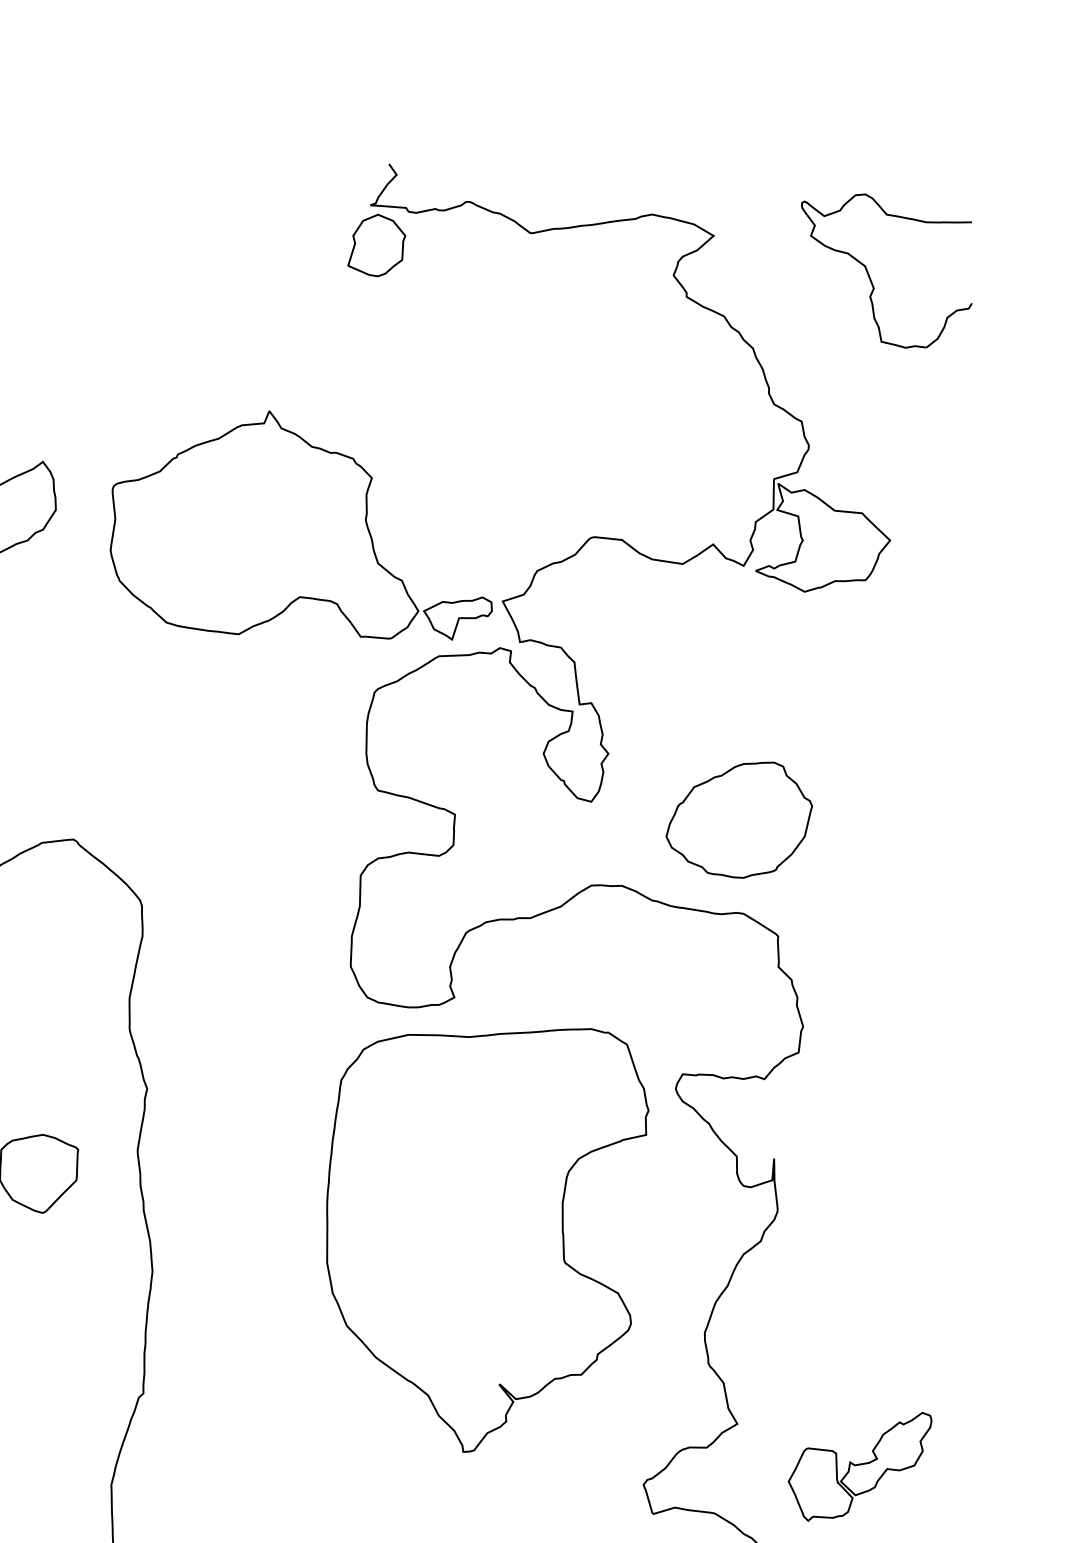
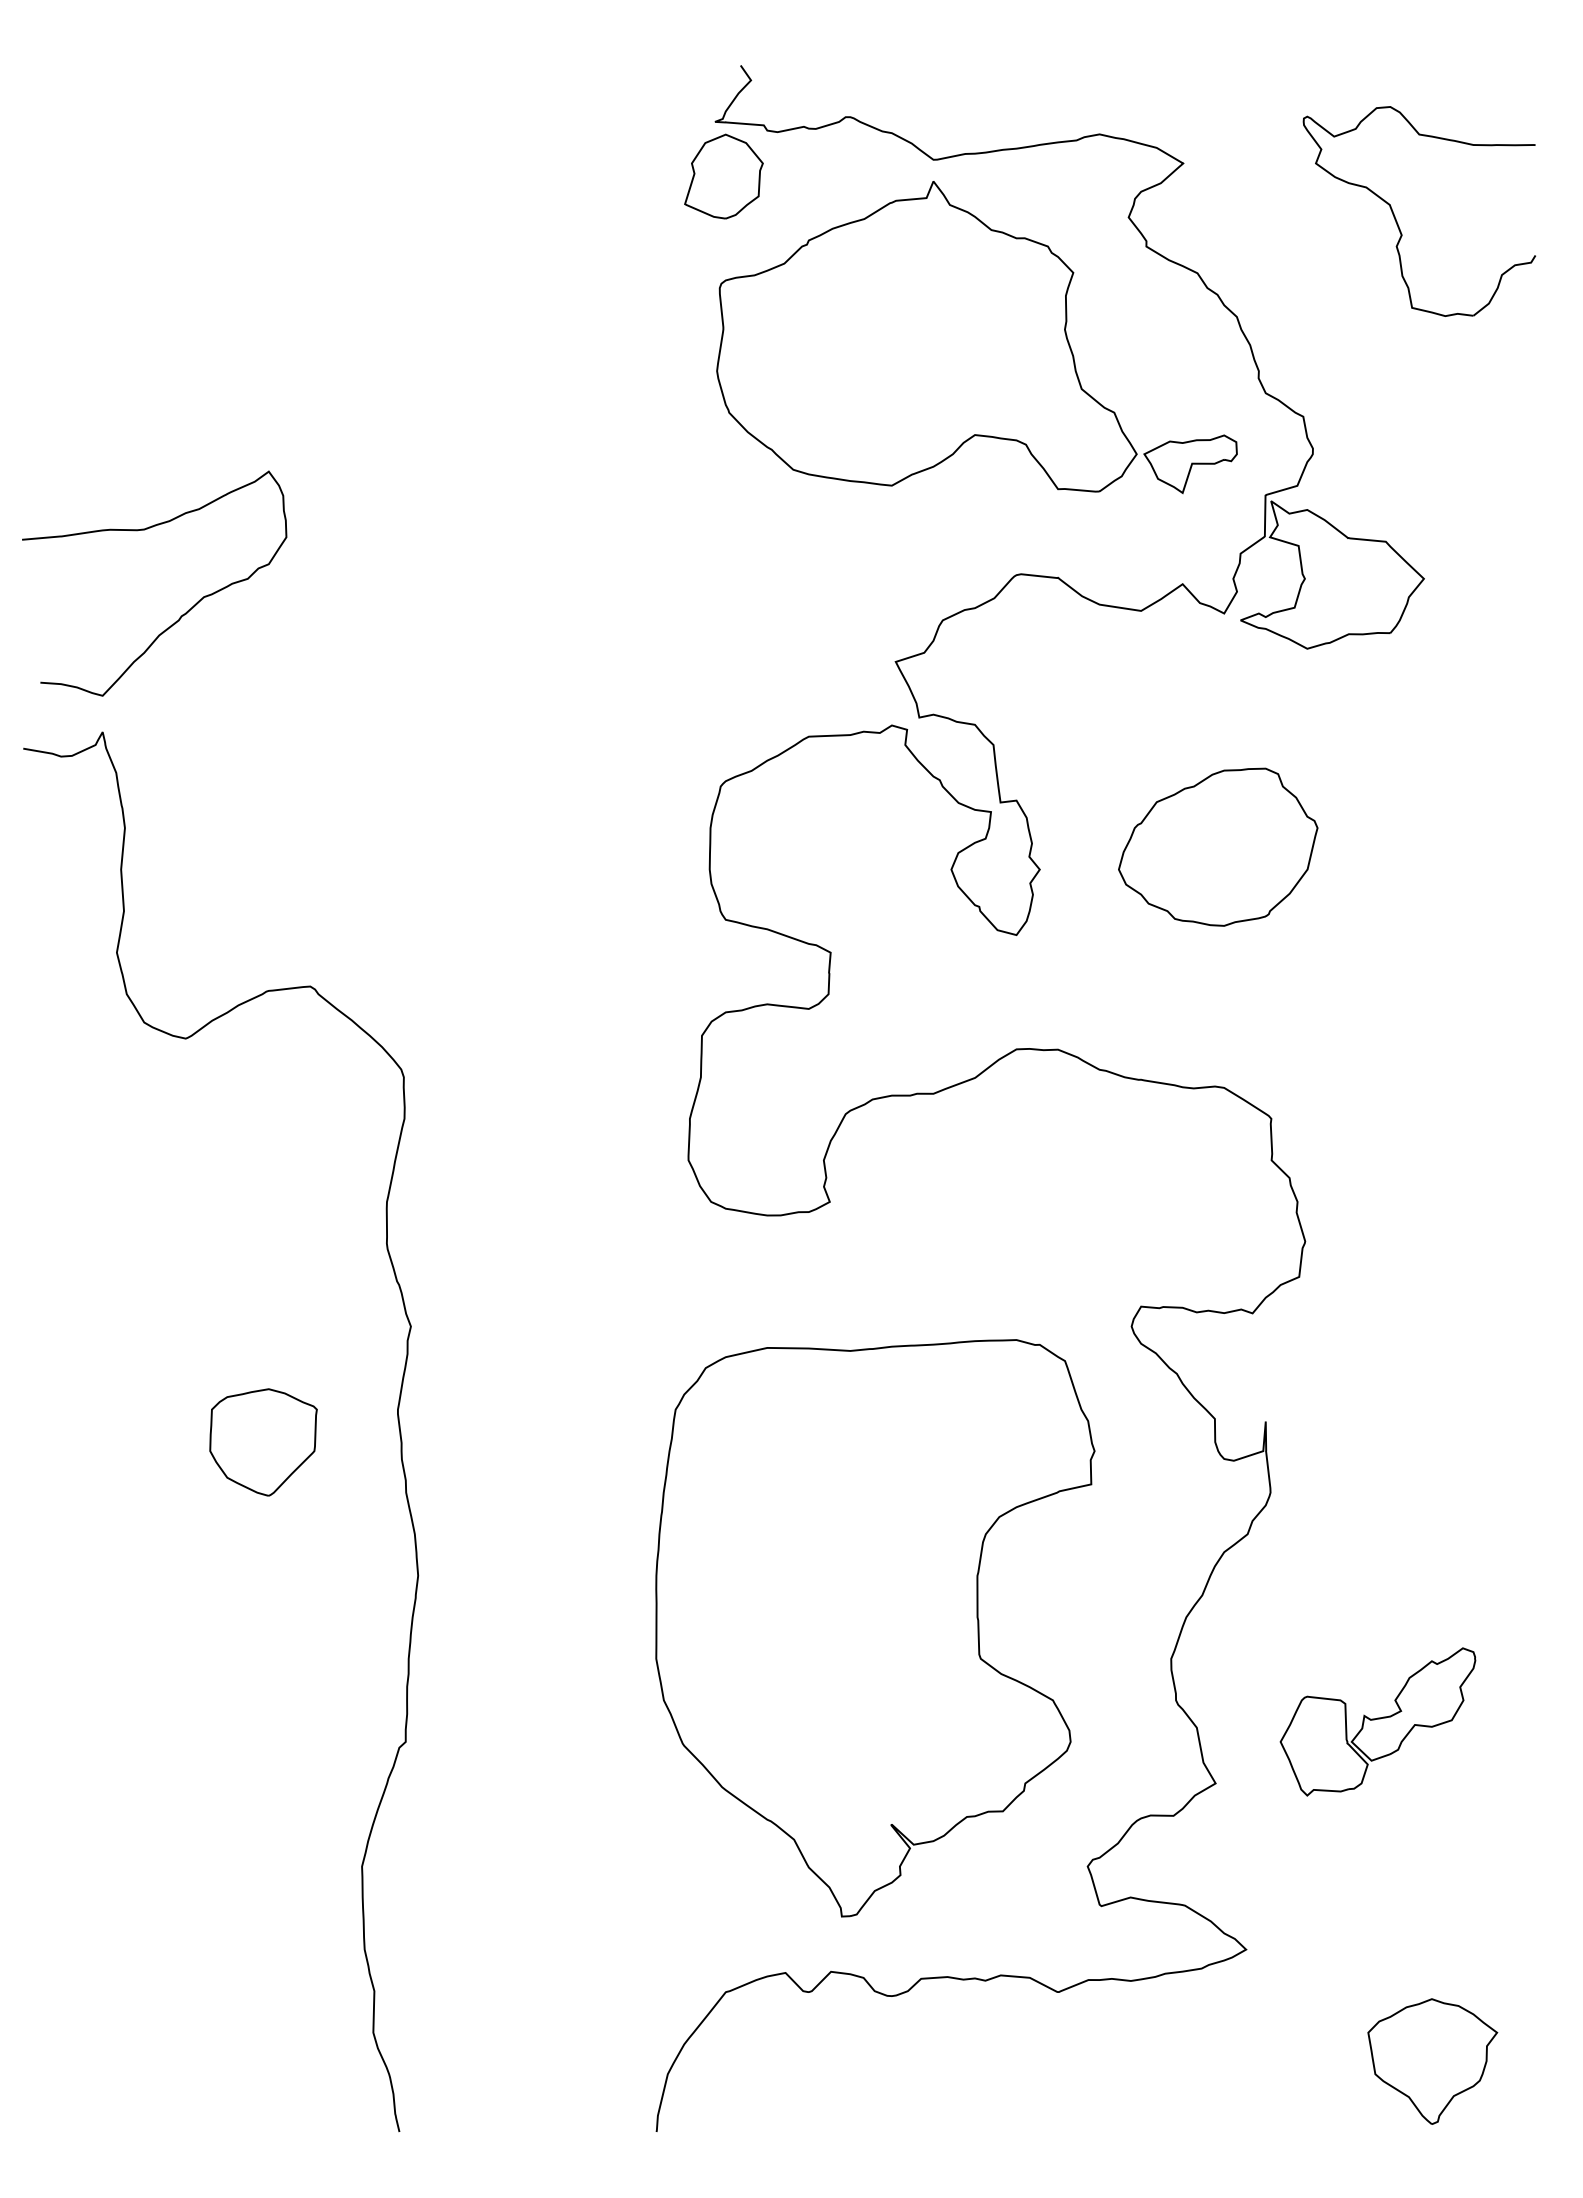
part: (300, 525) -> (976, 337), moved
part: (739, 819) -> (1218, 846), moved
part: (487, 1240) -> (875, 1628), moved
part: (859, 1466) -> (1377, 1721), moved

